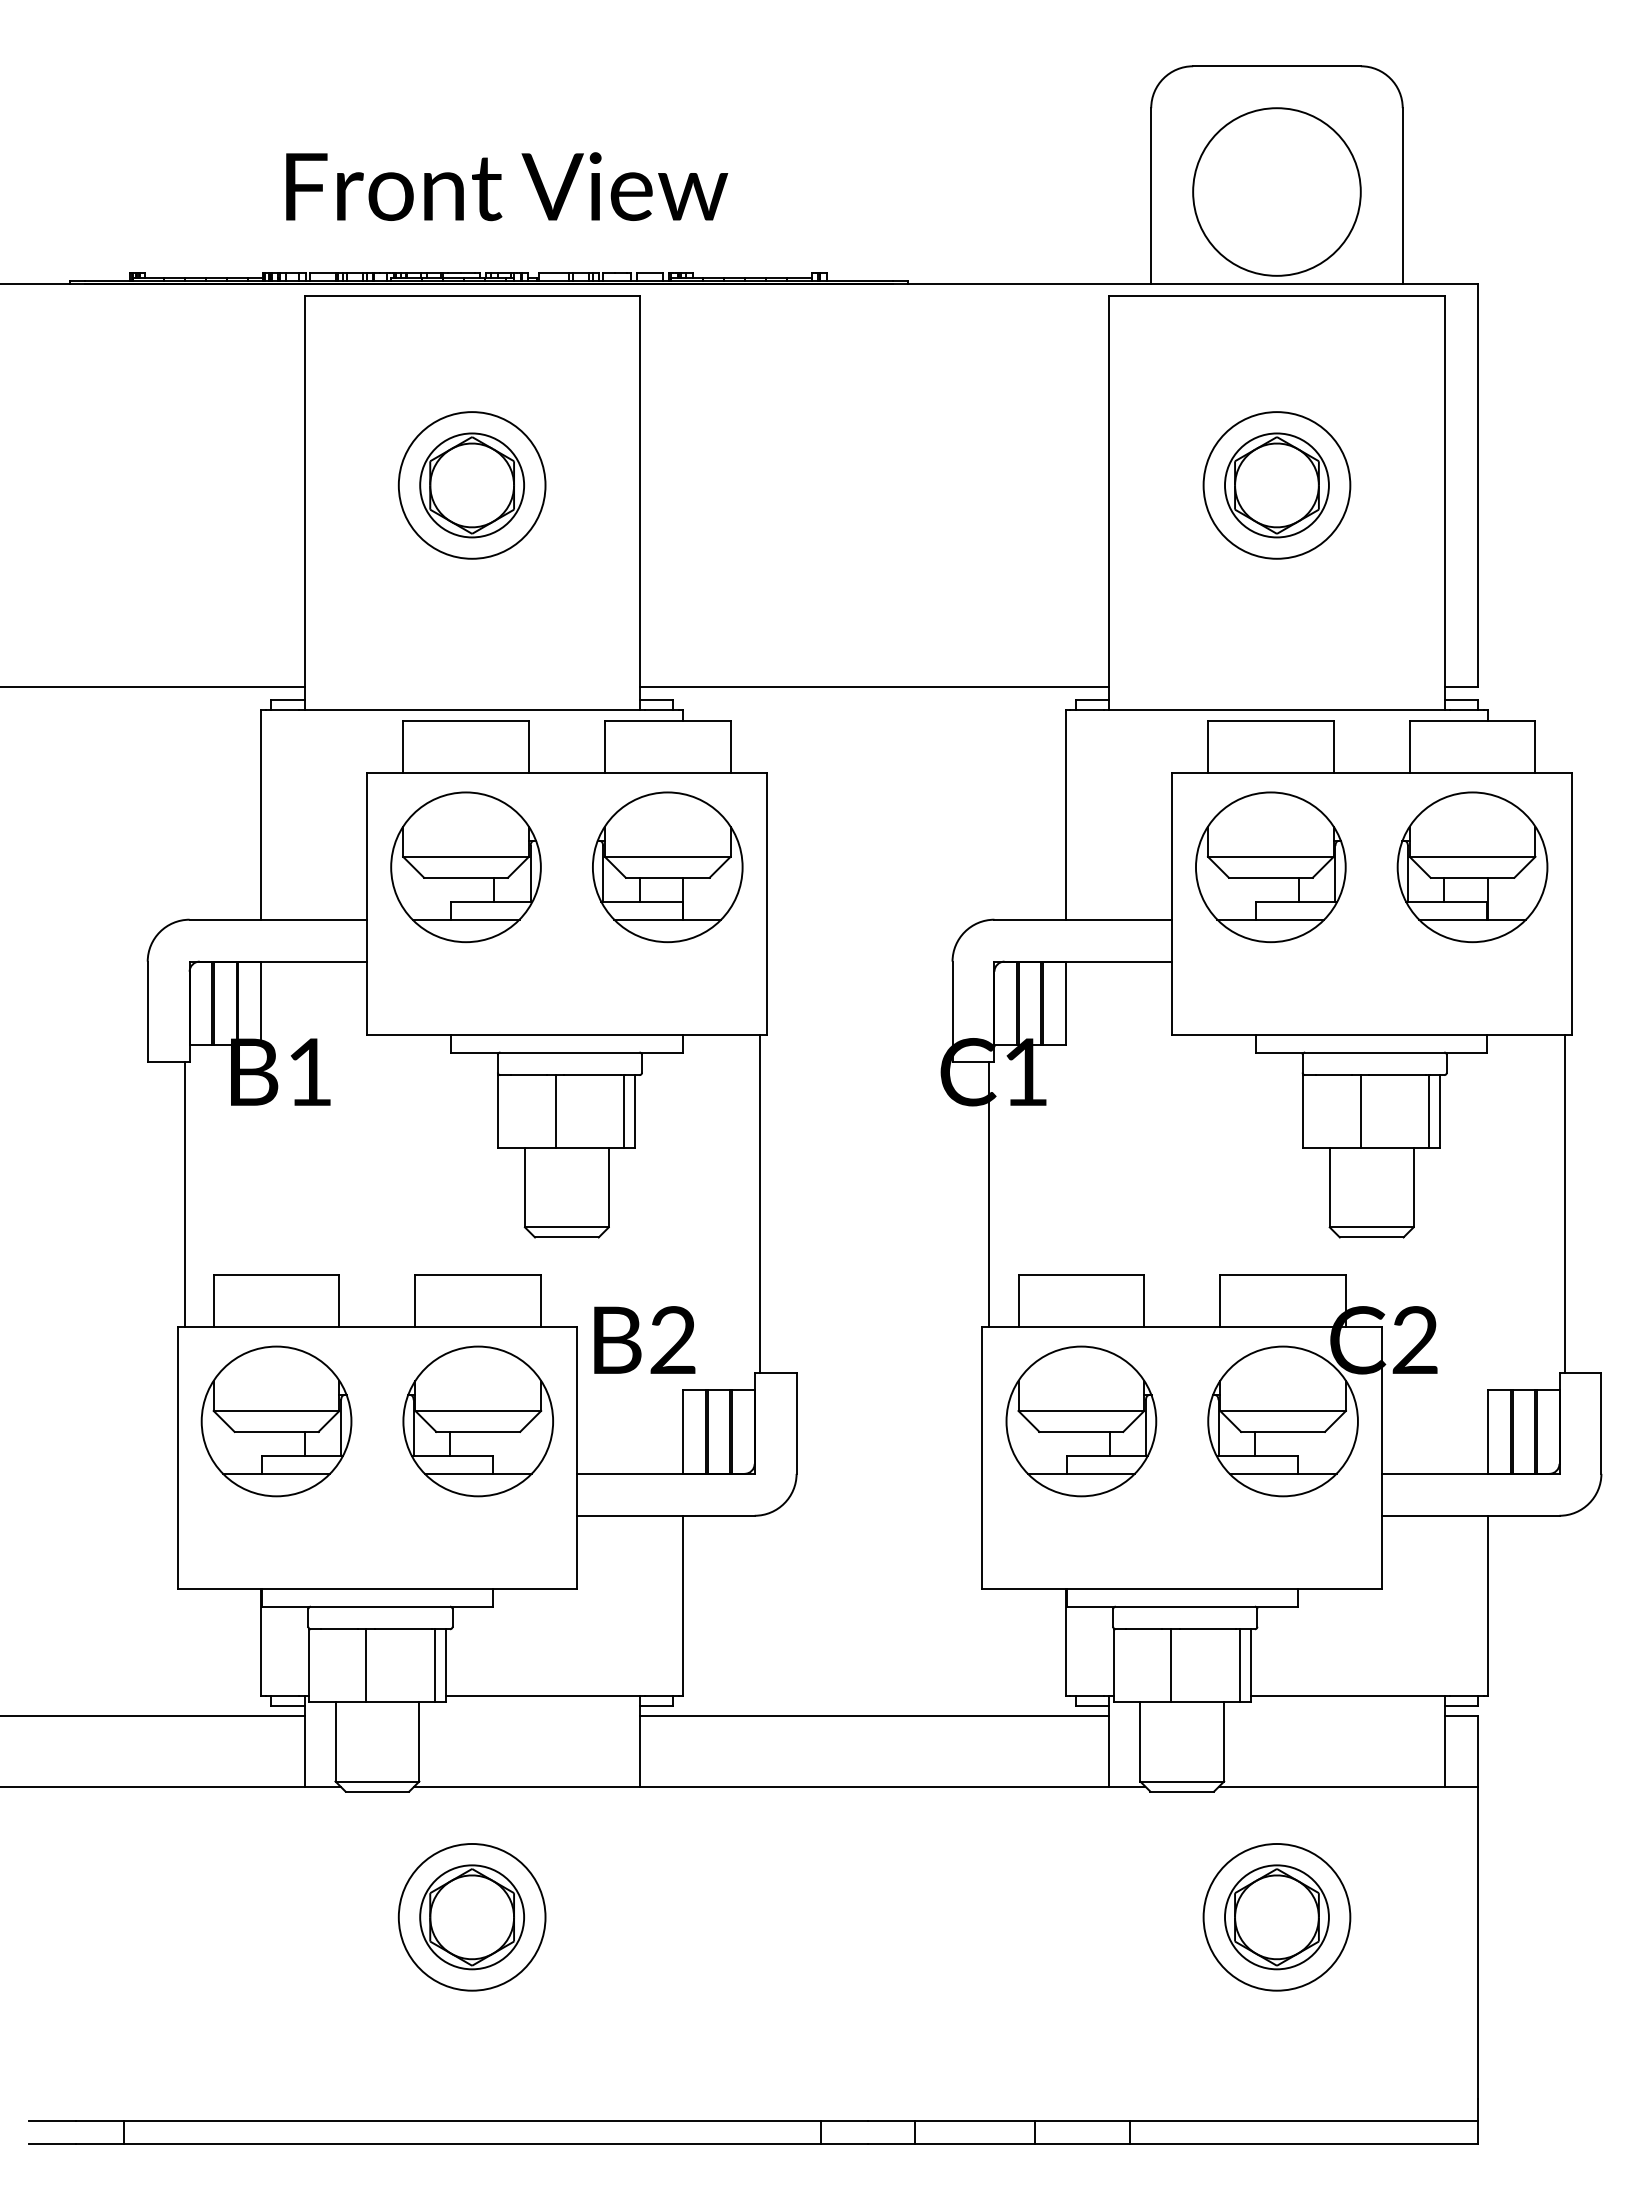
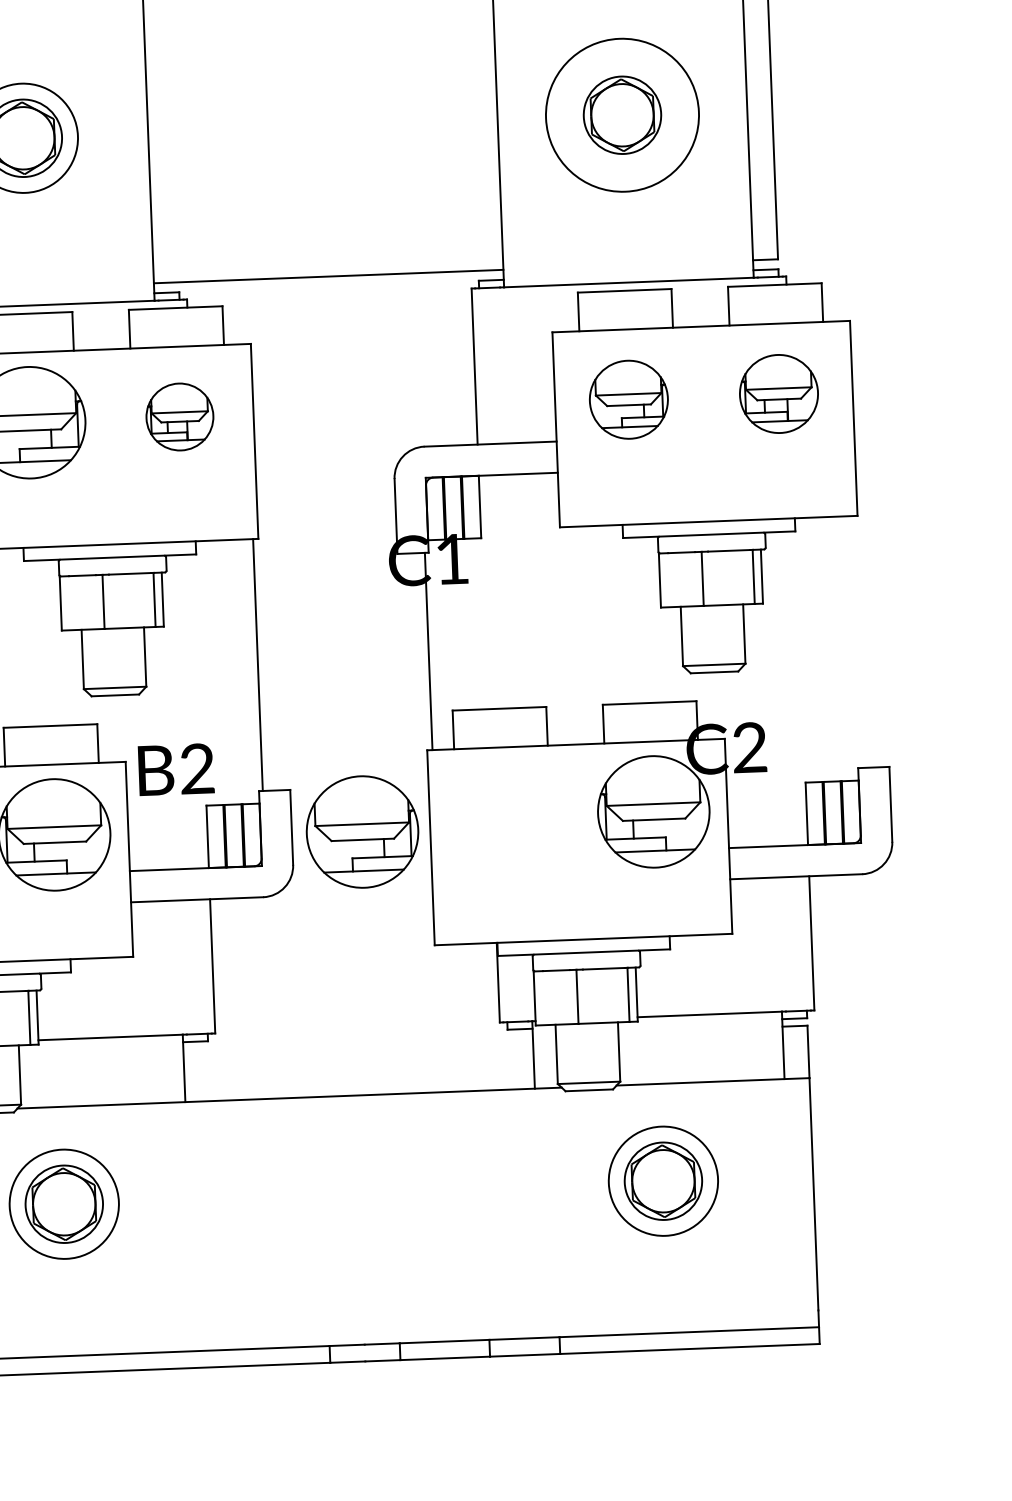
circle: (1276, 485) -> (622, 115), size x1.4
part: (667, 867) -> (179, 417), size x0.6
part: (1270, 867) -> (628, 399), size x0.7
part: (1472, 867) -> (778, 394), size x0.7
line: (1564, 1203) -> (857, 641), removed
part: (1081, 1421) -> (362, 832), moved
line: (874, 1716) -> (358, 1043), removed

